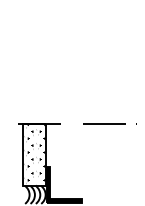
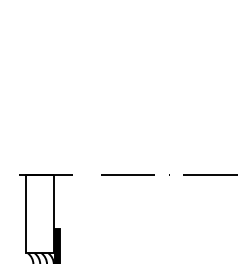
hatch: (35, 154) -> (40, 213), removed

